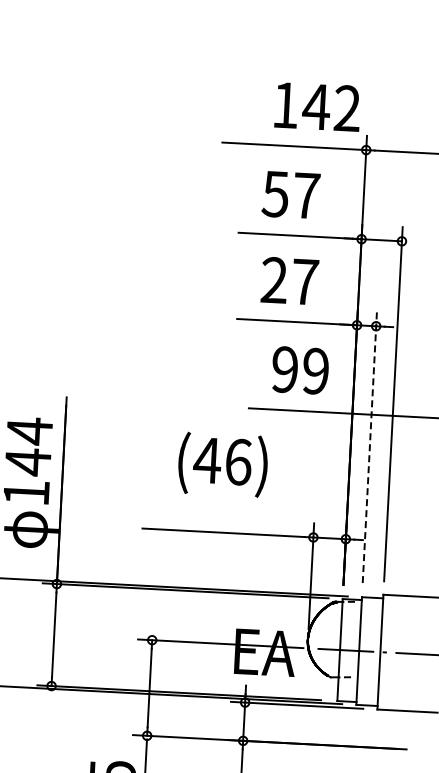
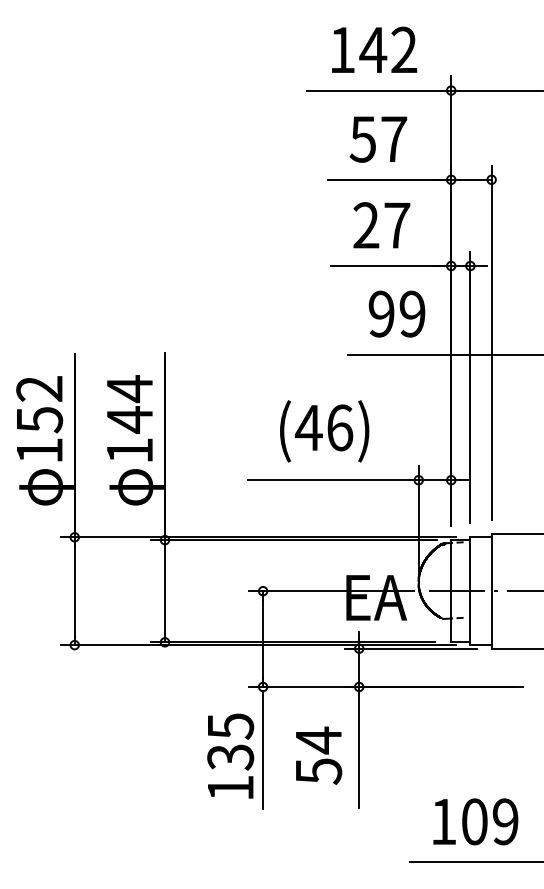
text: (317, 106) -> (374, 49), moved
line: (369, 447) -> (470, 387), dashed -> solid
text: (222, 464) -> (324, 431), moved

